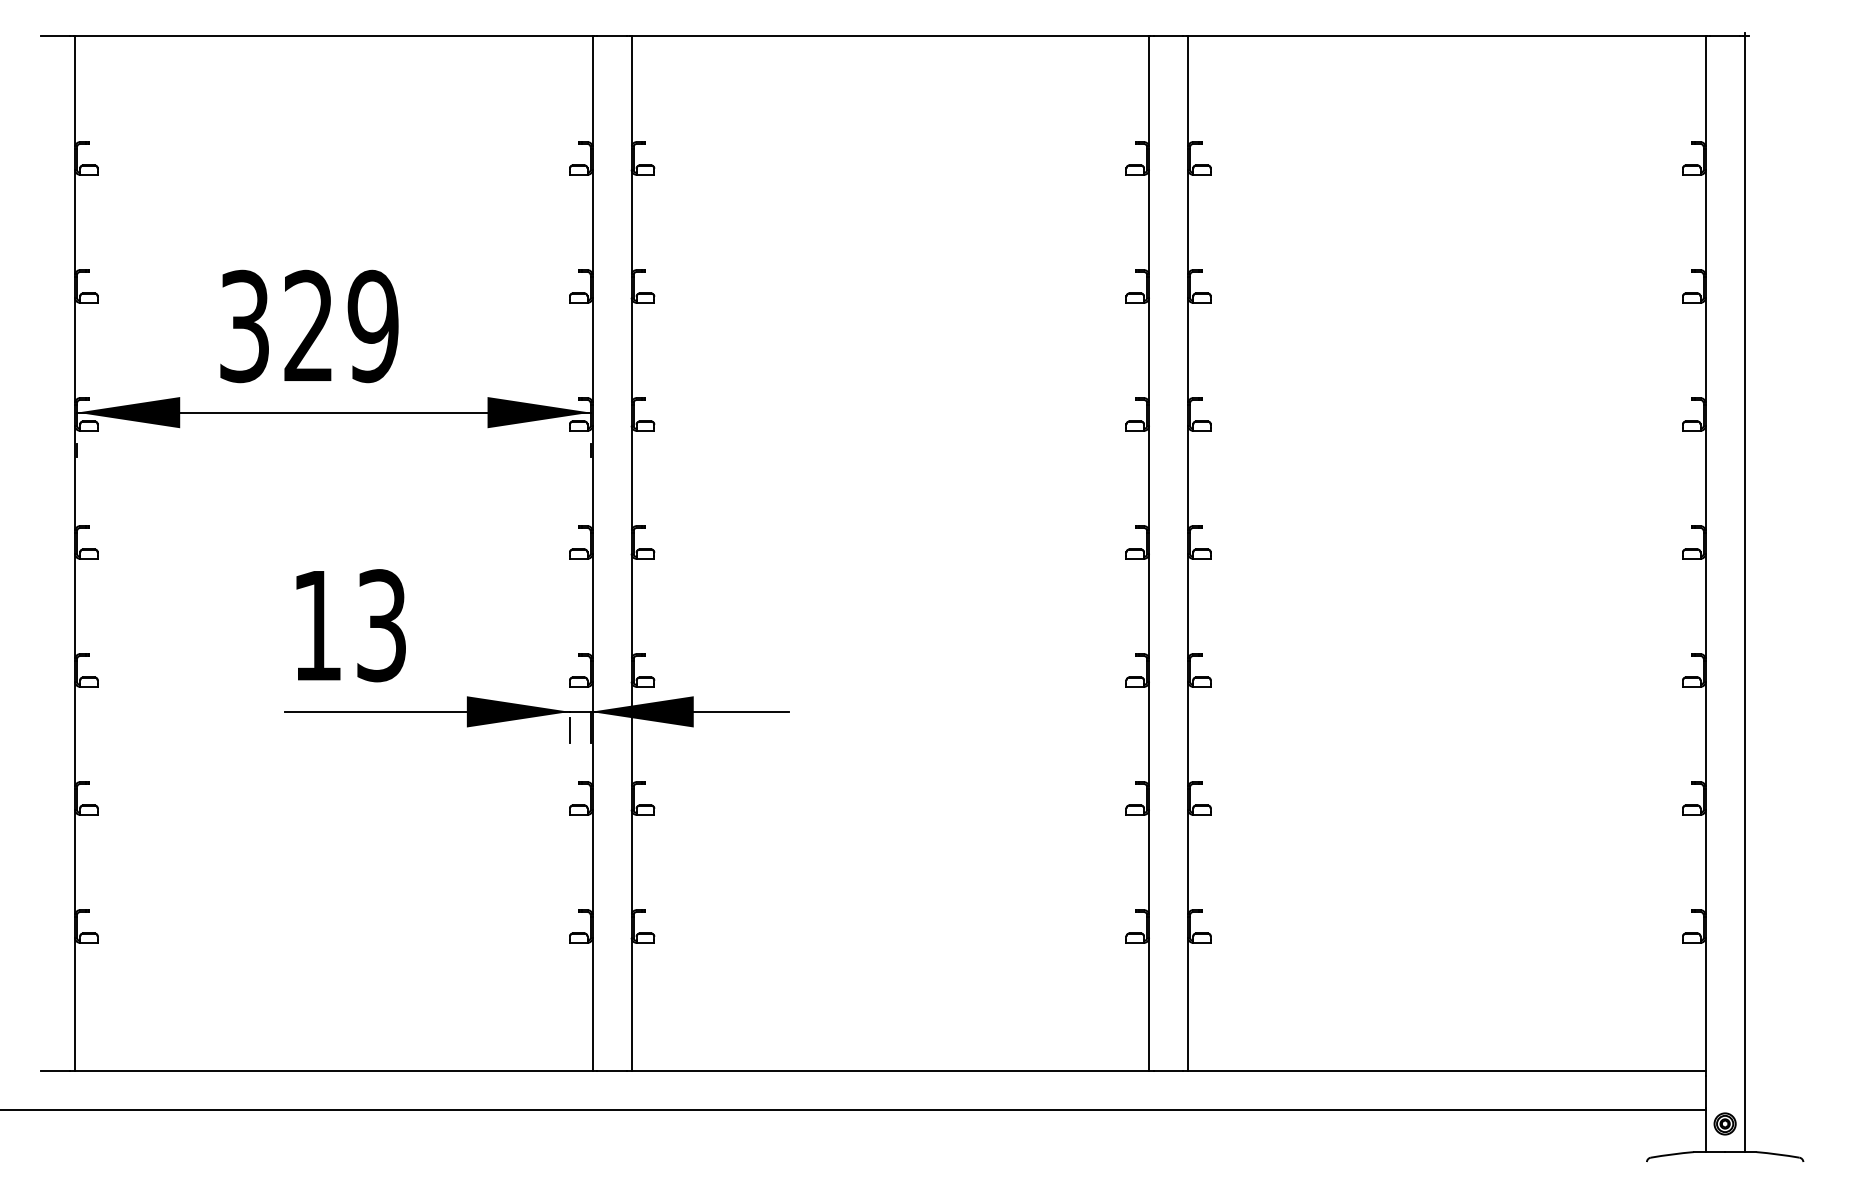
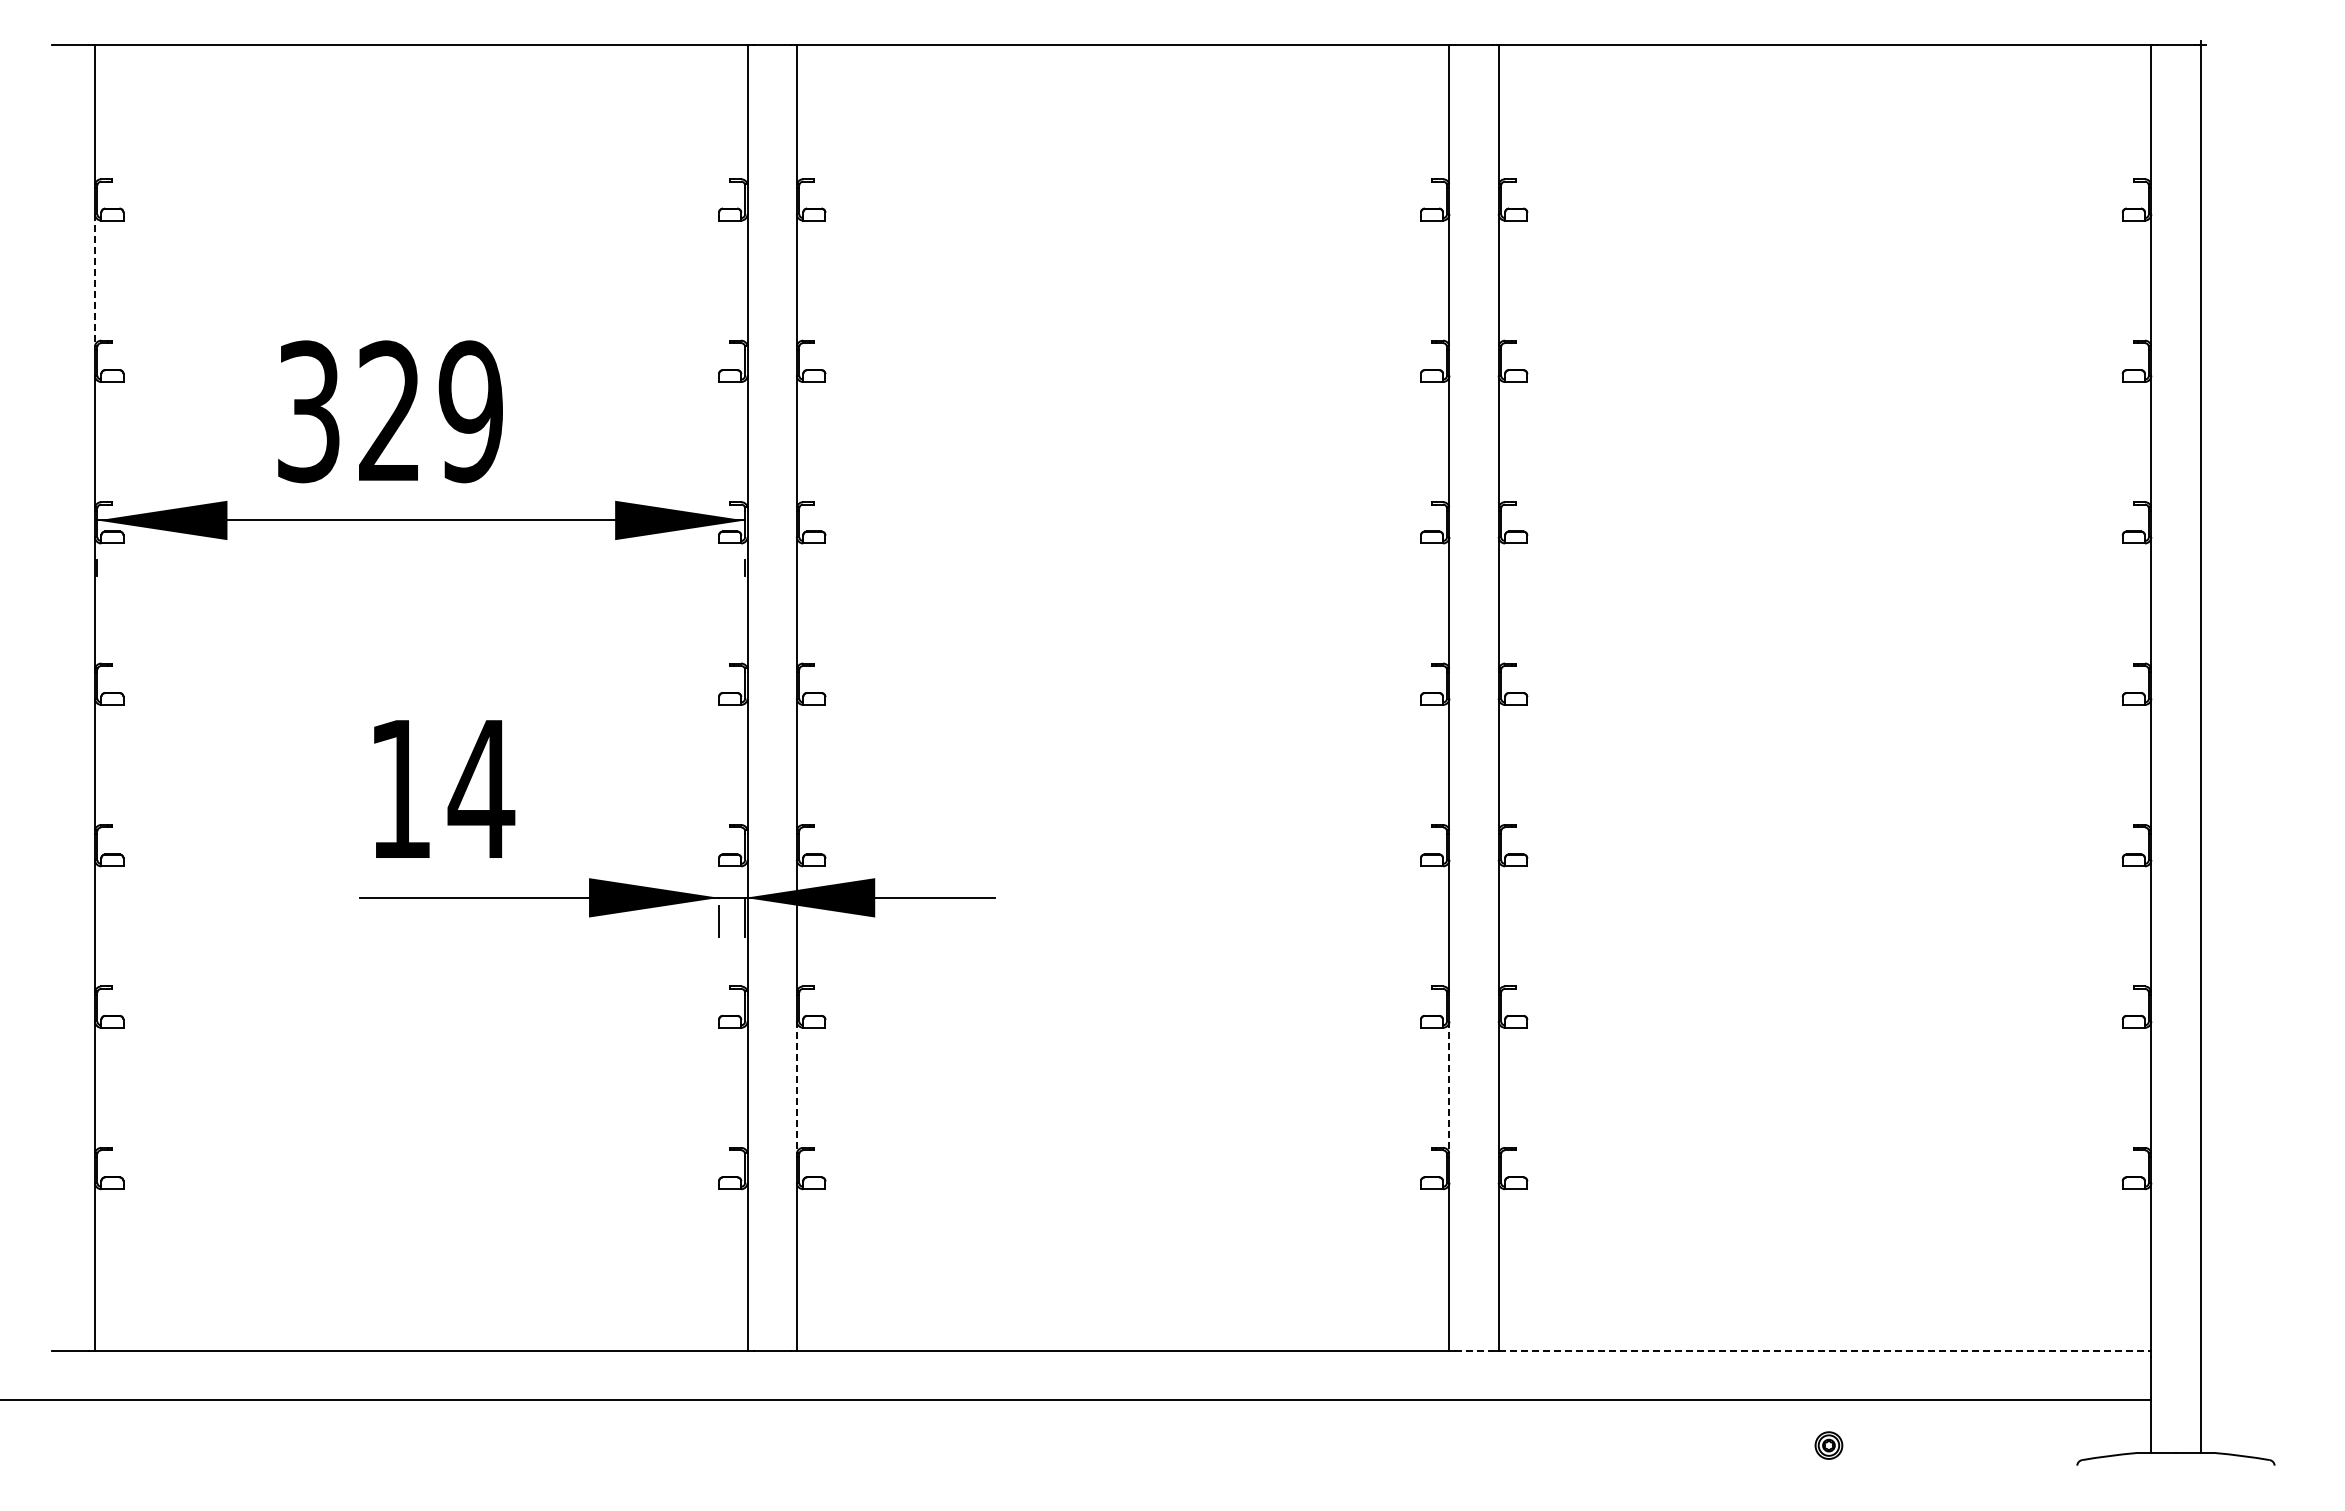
line: (74, 222) -> (94, 280), solid -> dashed
text: (381, 625) -> (481, 788), 13 -> 14
line: (631, 862) -> (796, 1087), solid -> dashed
line: (1149, 862) -> (1449, 1087), solid -> dashed
line: (1168, 1070) -> (1474, 1350), solid -> dashed
line: (1447, 1070) -> (1825, 1350), solid -> dashed
part: (1724, 1123) -> (1828, 1445), moved

